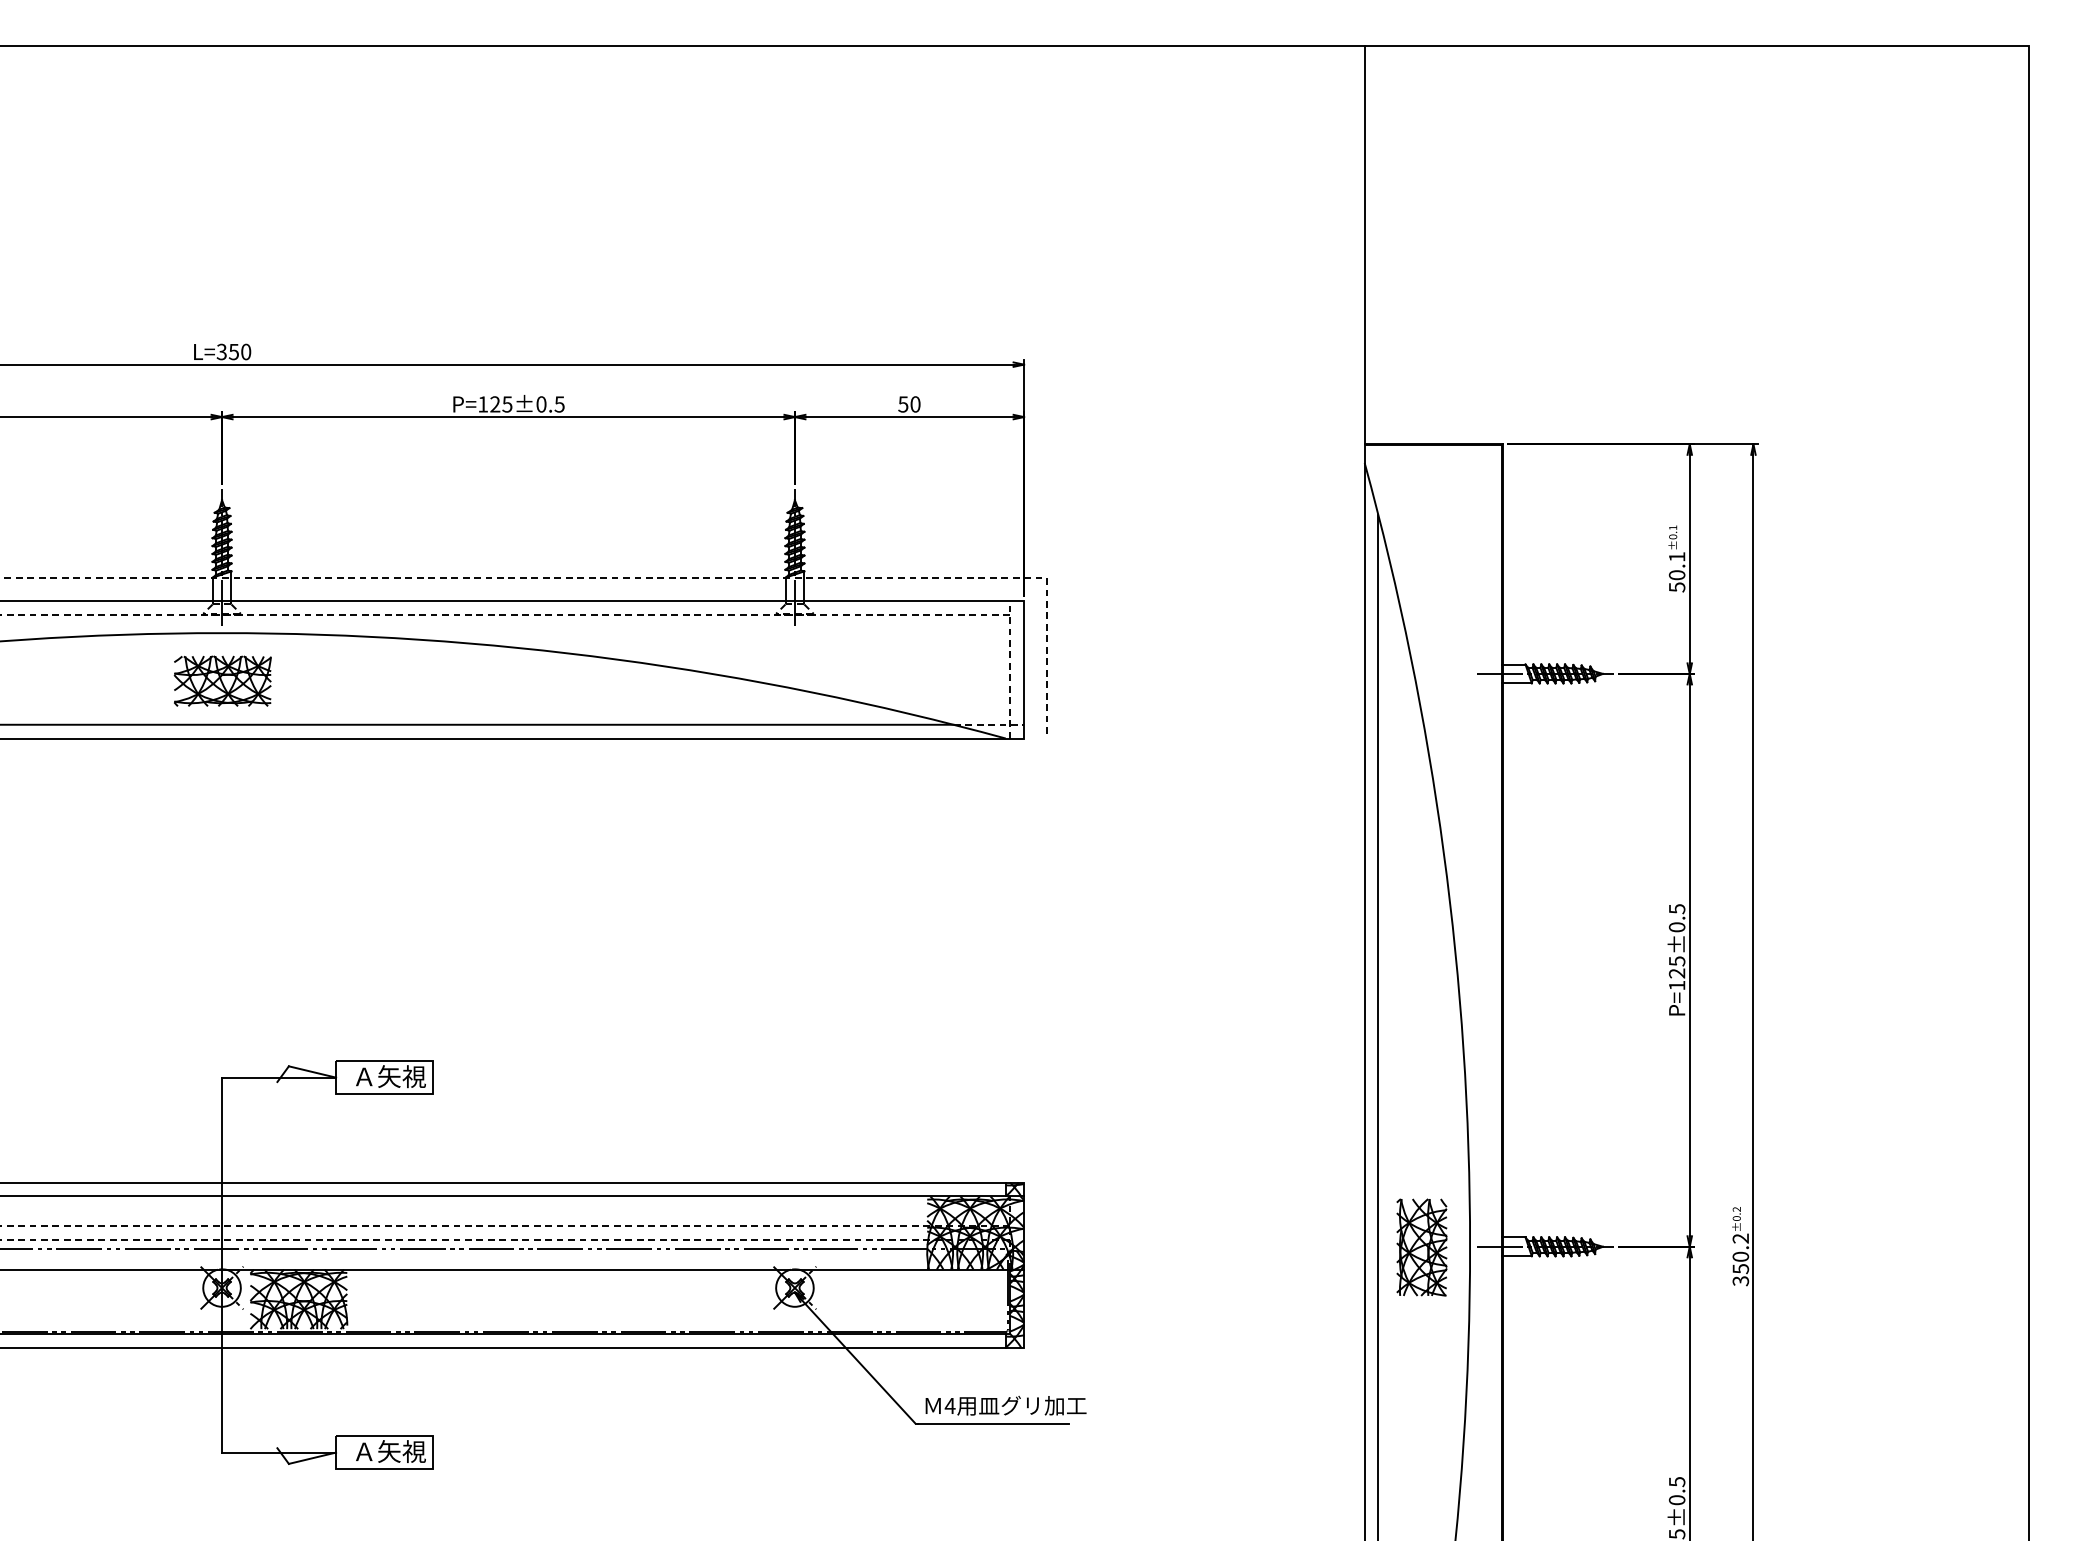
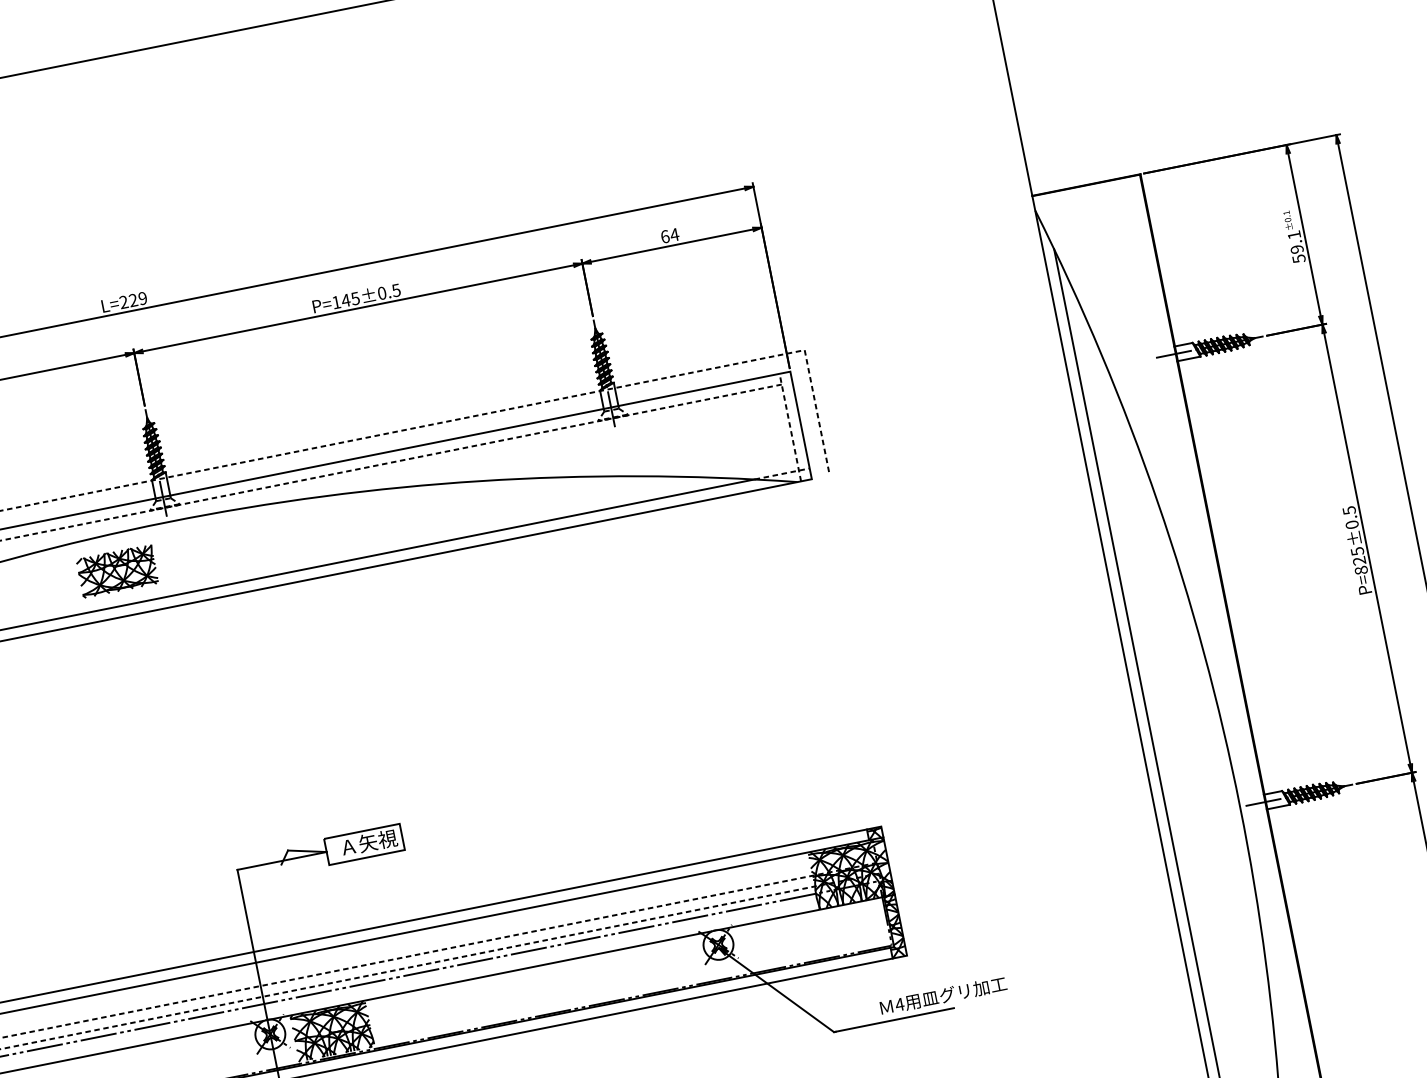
text: (233, 351) -> (132, 300), L=350 -> L=229
text: (494, 404) -> (345, 300), P=125±0.5 -> P=145±0.5
text: (909, 404) -> (670, 235), 50 -> 64
text: (1677, 575) -> (1297, 249), 50.1 -> 59.1
part: (222, 680) -> (117, 570), moved
text: (1677, 985) -> (1361, 570), P=125±0.5 -> P=825±0.5
part: (1421, 1247) -> (1202, 815), removed
text: (1005, 1405) -> (943, 995), moved

